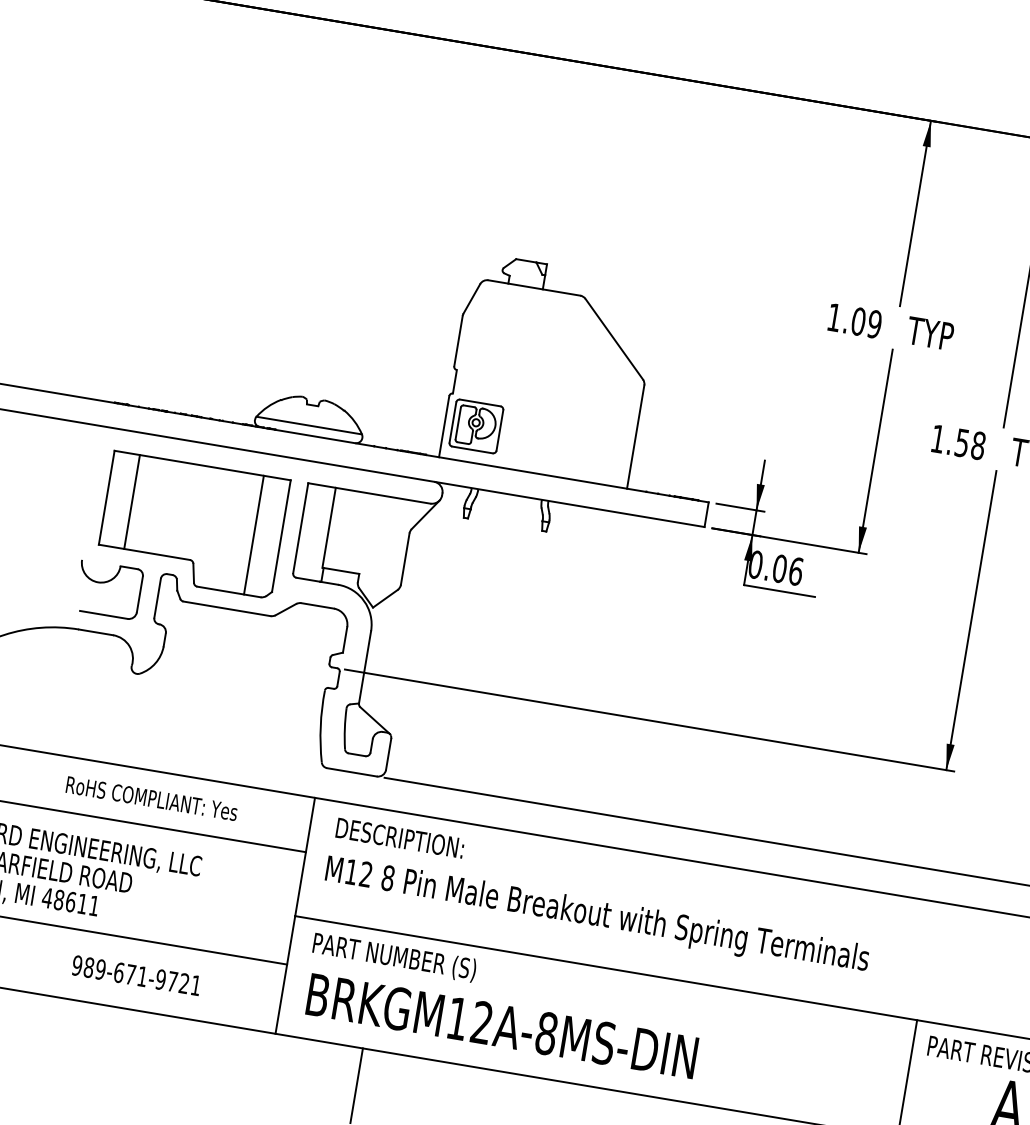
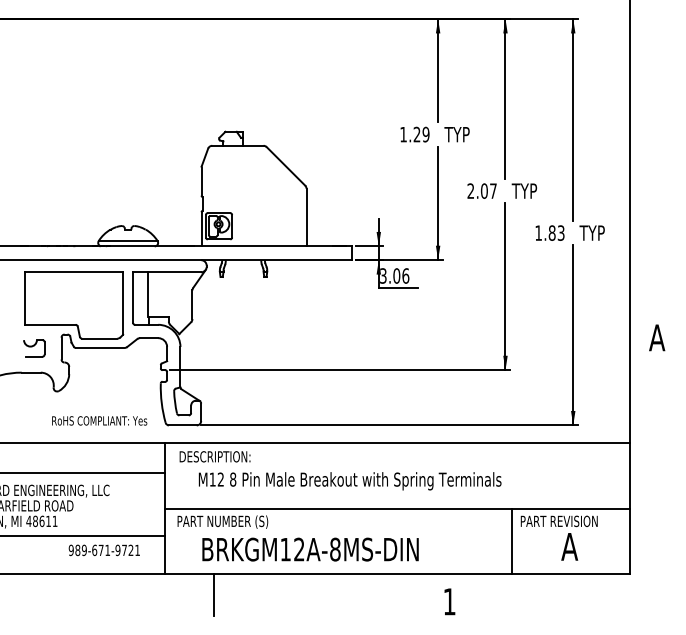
text: (857, 321) -> (416, 134), 1.09 -> 1.29
text: (957, 441) -> (481, 190), 1.58 -> 2.07
line: (131, 501) -> (38, 298), removed
line: (254, 535) -> (108, 305), removed
text: (756, 563) -> (383, 275), 0.06 -> 3.06
part: (109, 590) -> (34, 348), size x0.6
text: (151, 797) -> (99, 420), moved
text: (595, 916) -> (349, 481), moved
text: (134, 975) -> (103, 550), moved
text: (502, 1025) -> (310, 549), moved

